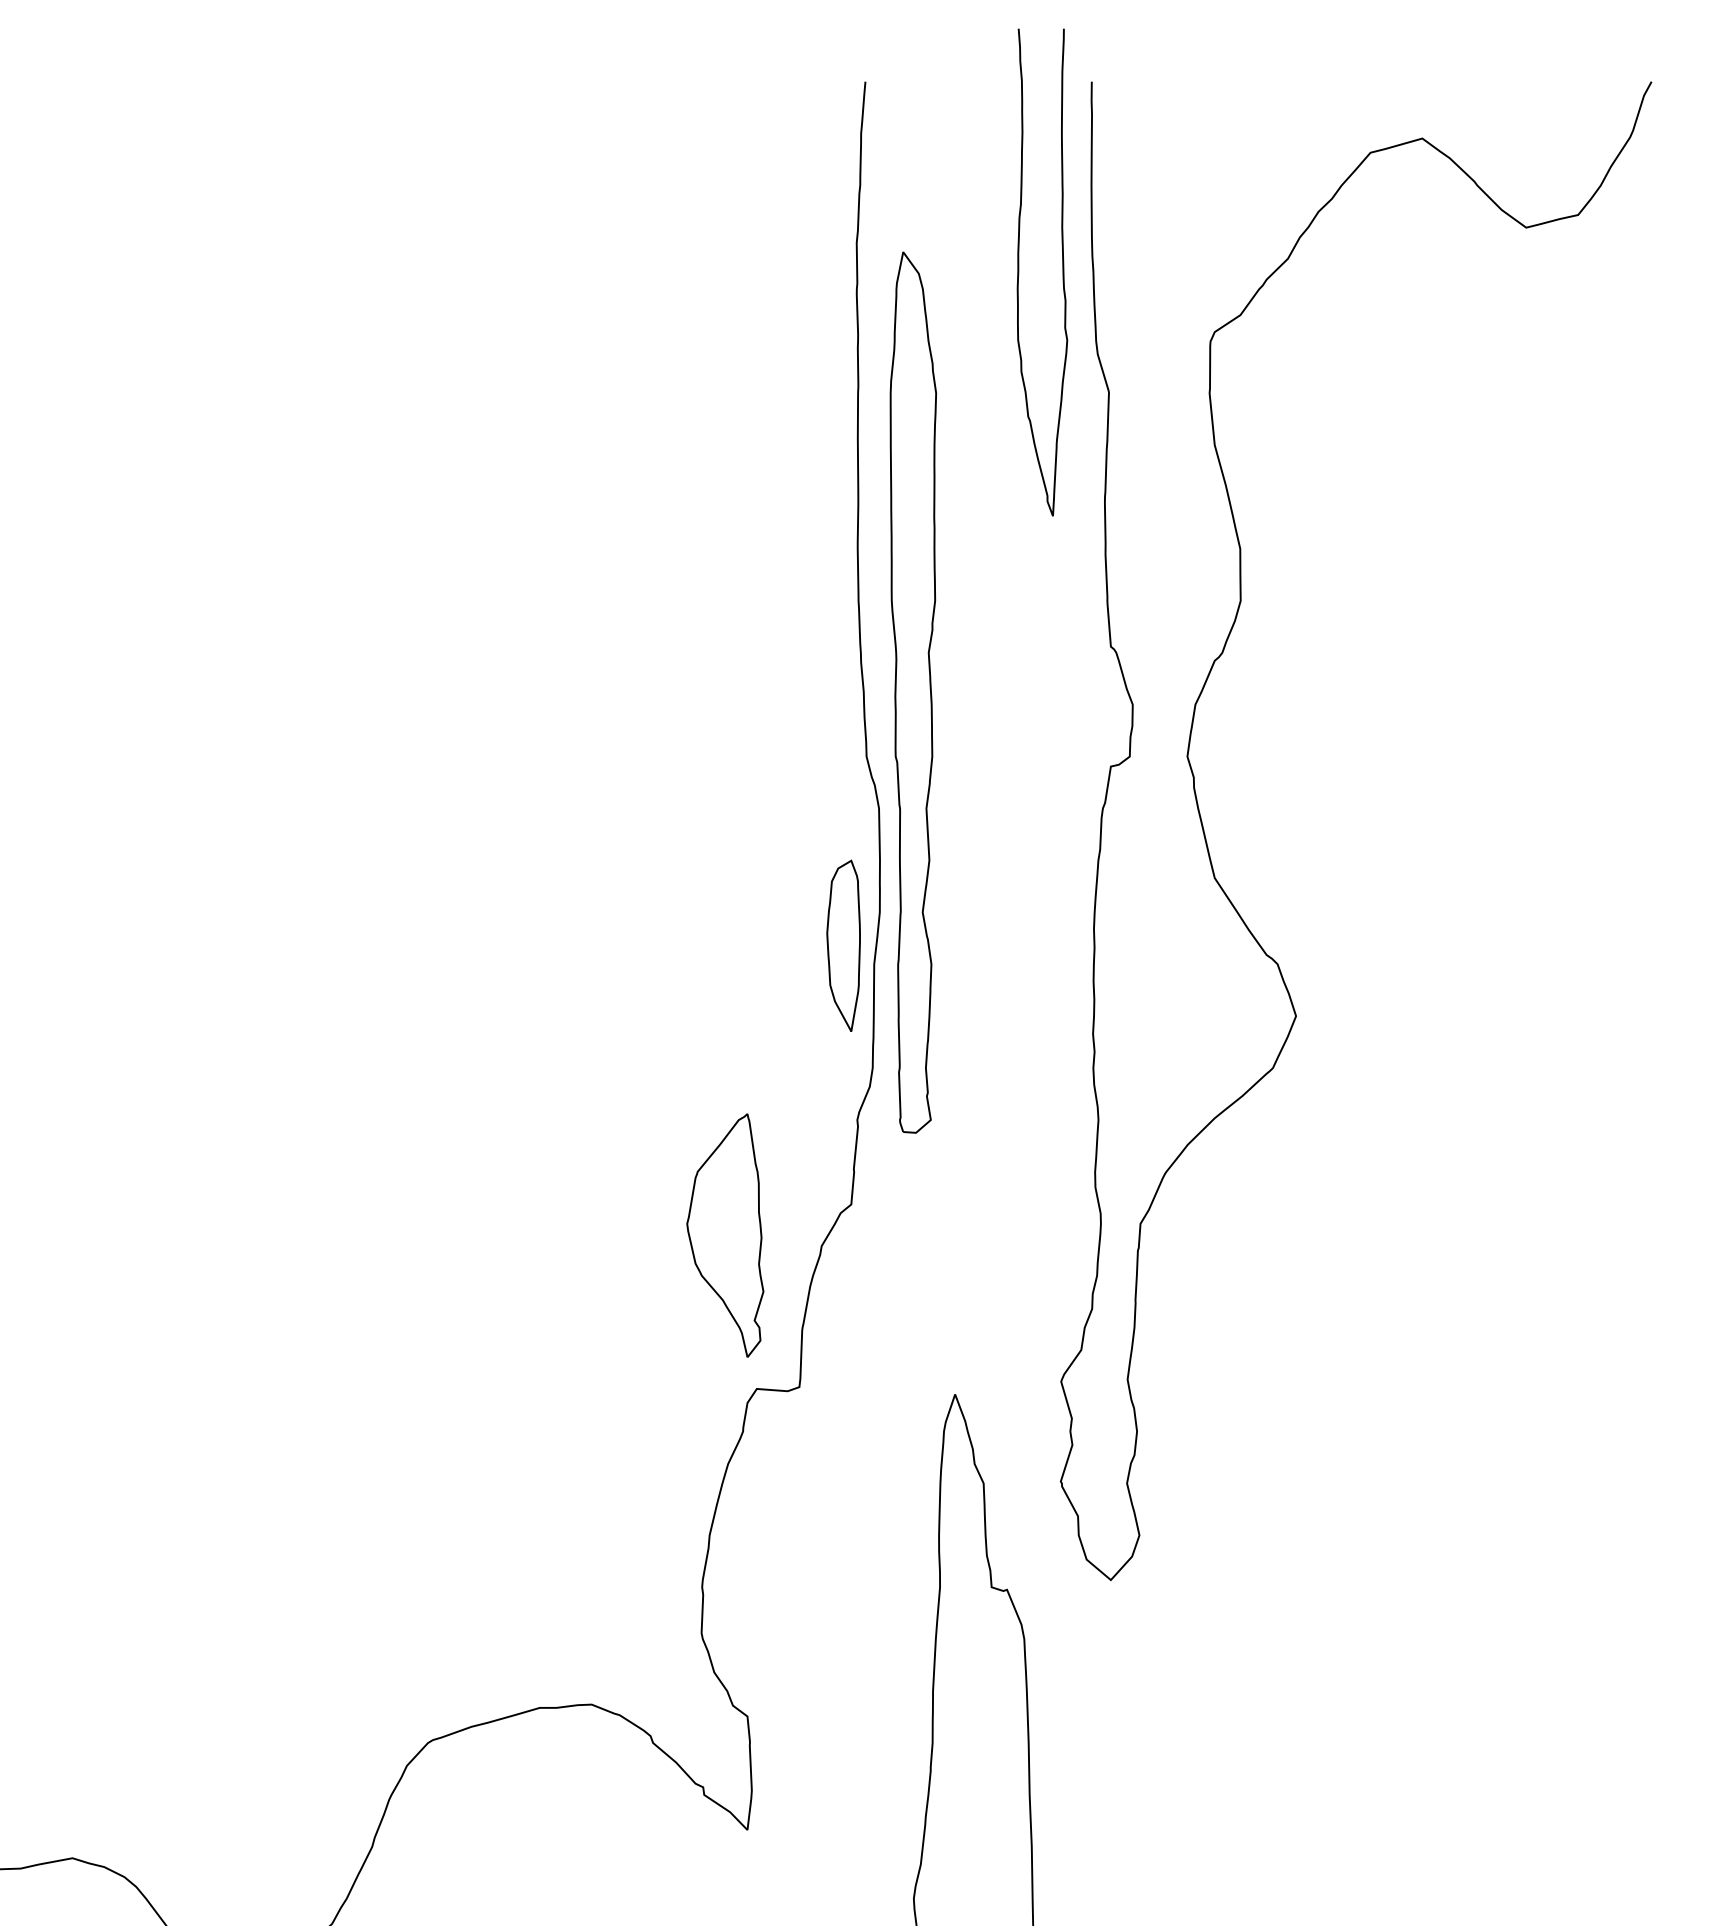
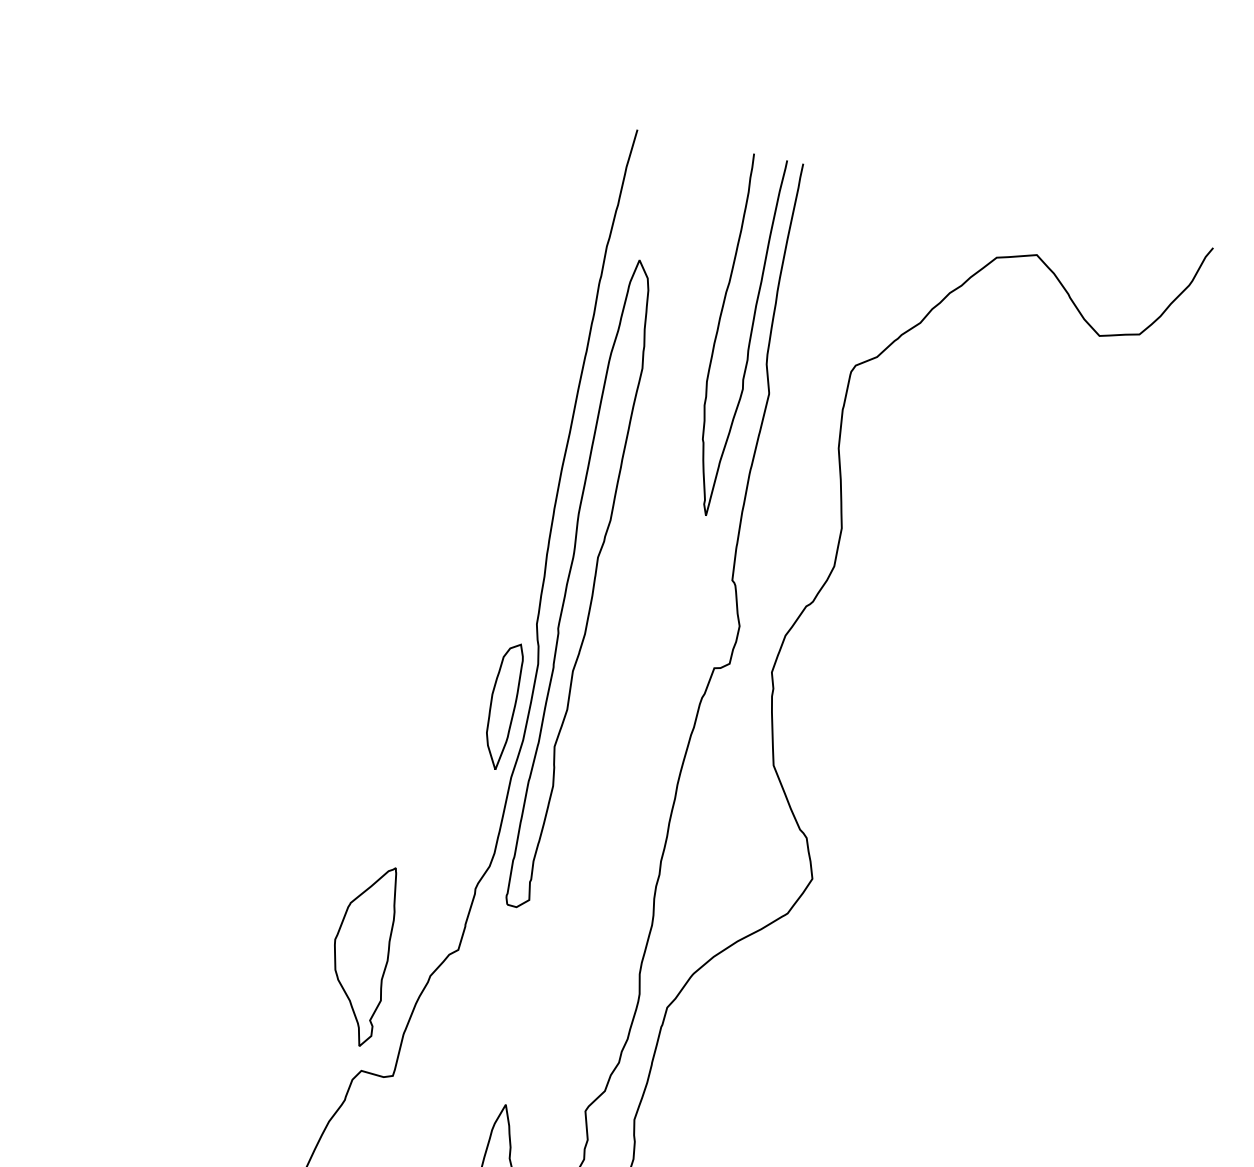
curve: (1062, 272) -> (749, 338), moved
part: (843, 945) -> (502, 705), moved

